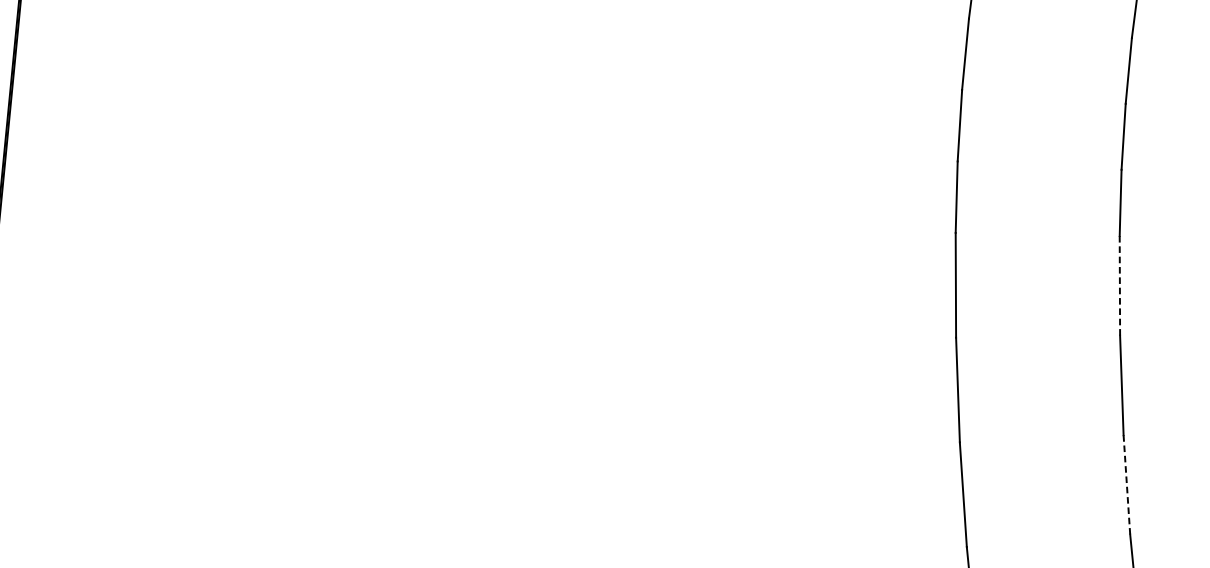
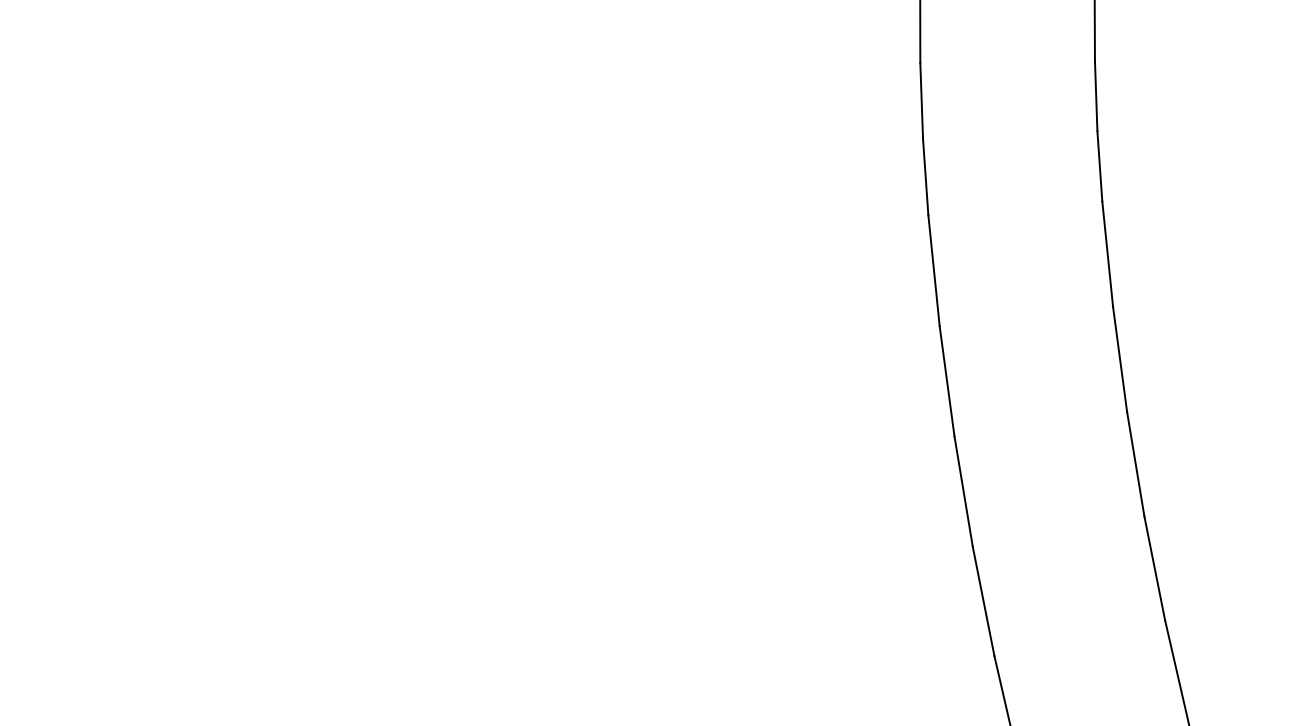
line: (1119, 286) -> (1107, 254), dashed -> solid
line: (1126, 485) -> (1135, 464), dashed -> solid

